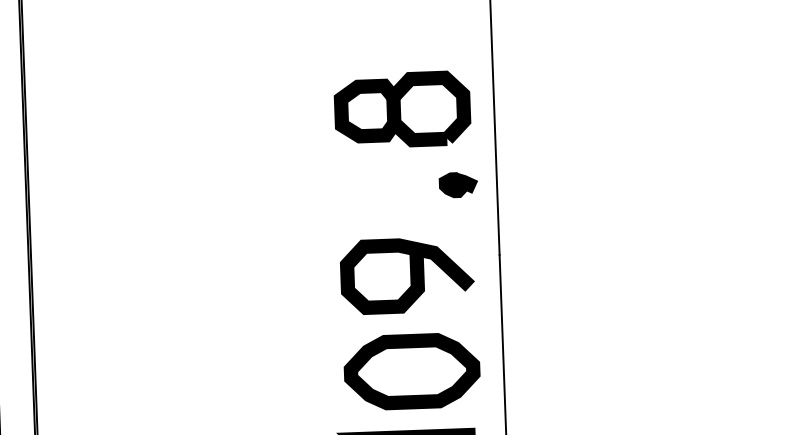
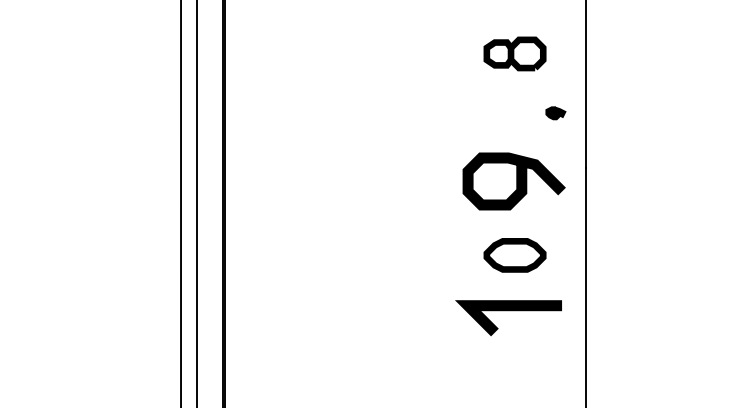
part: (401, 109) -> (514, 53), size x0.6
part: (457, 185) -> (555, 113), size x0.7
part: (411, 371) -> (514, 255), size x0.6

